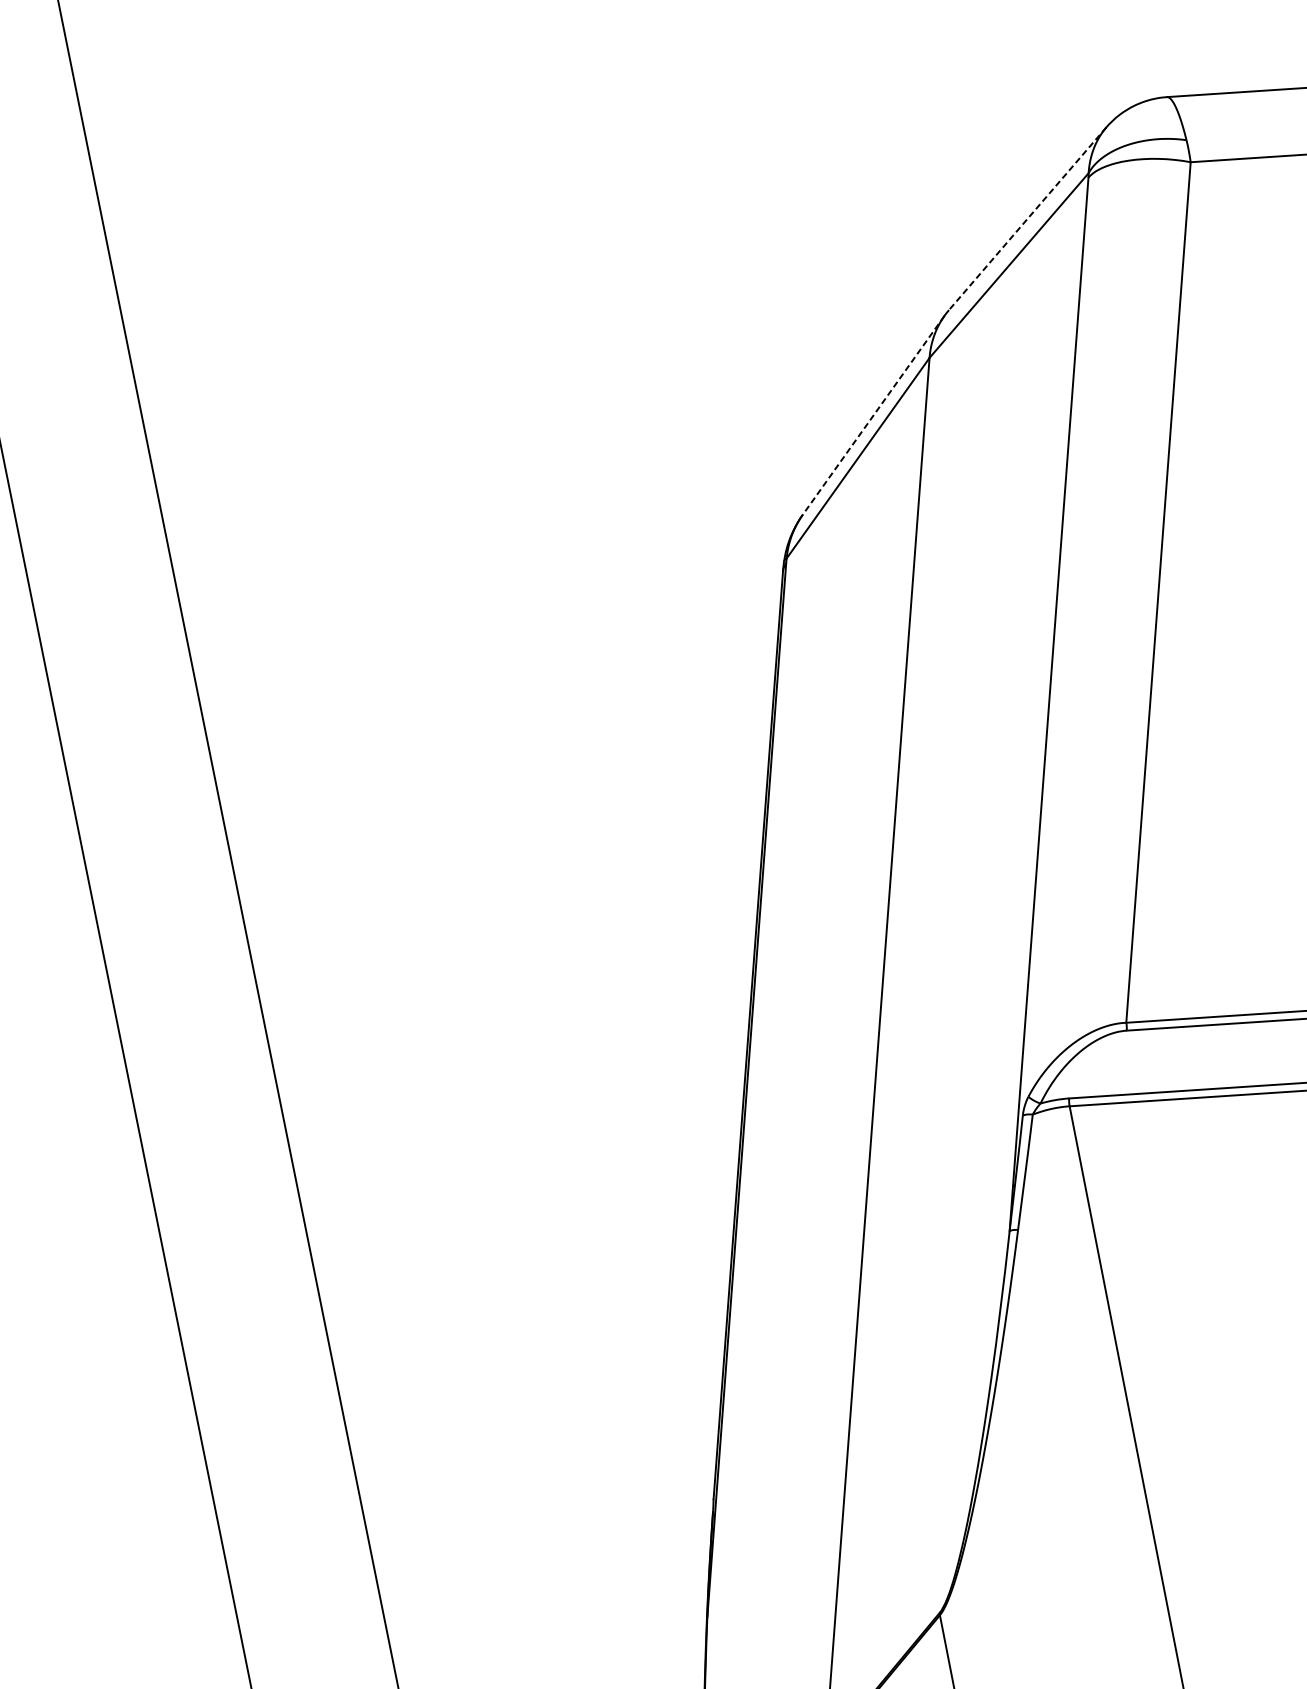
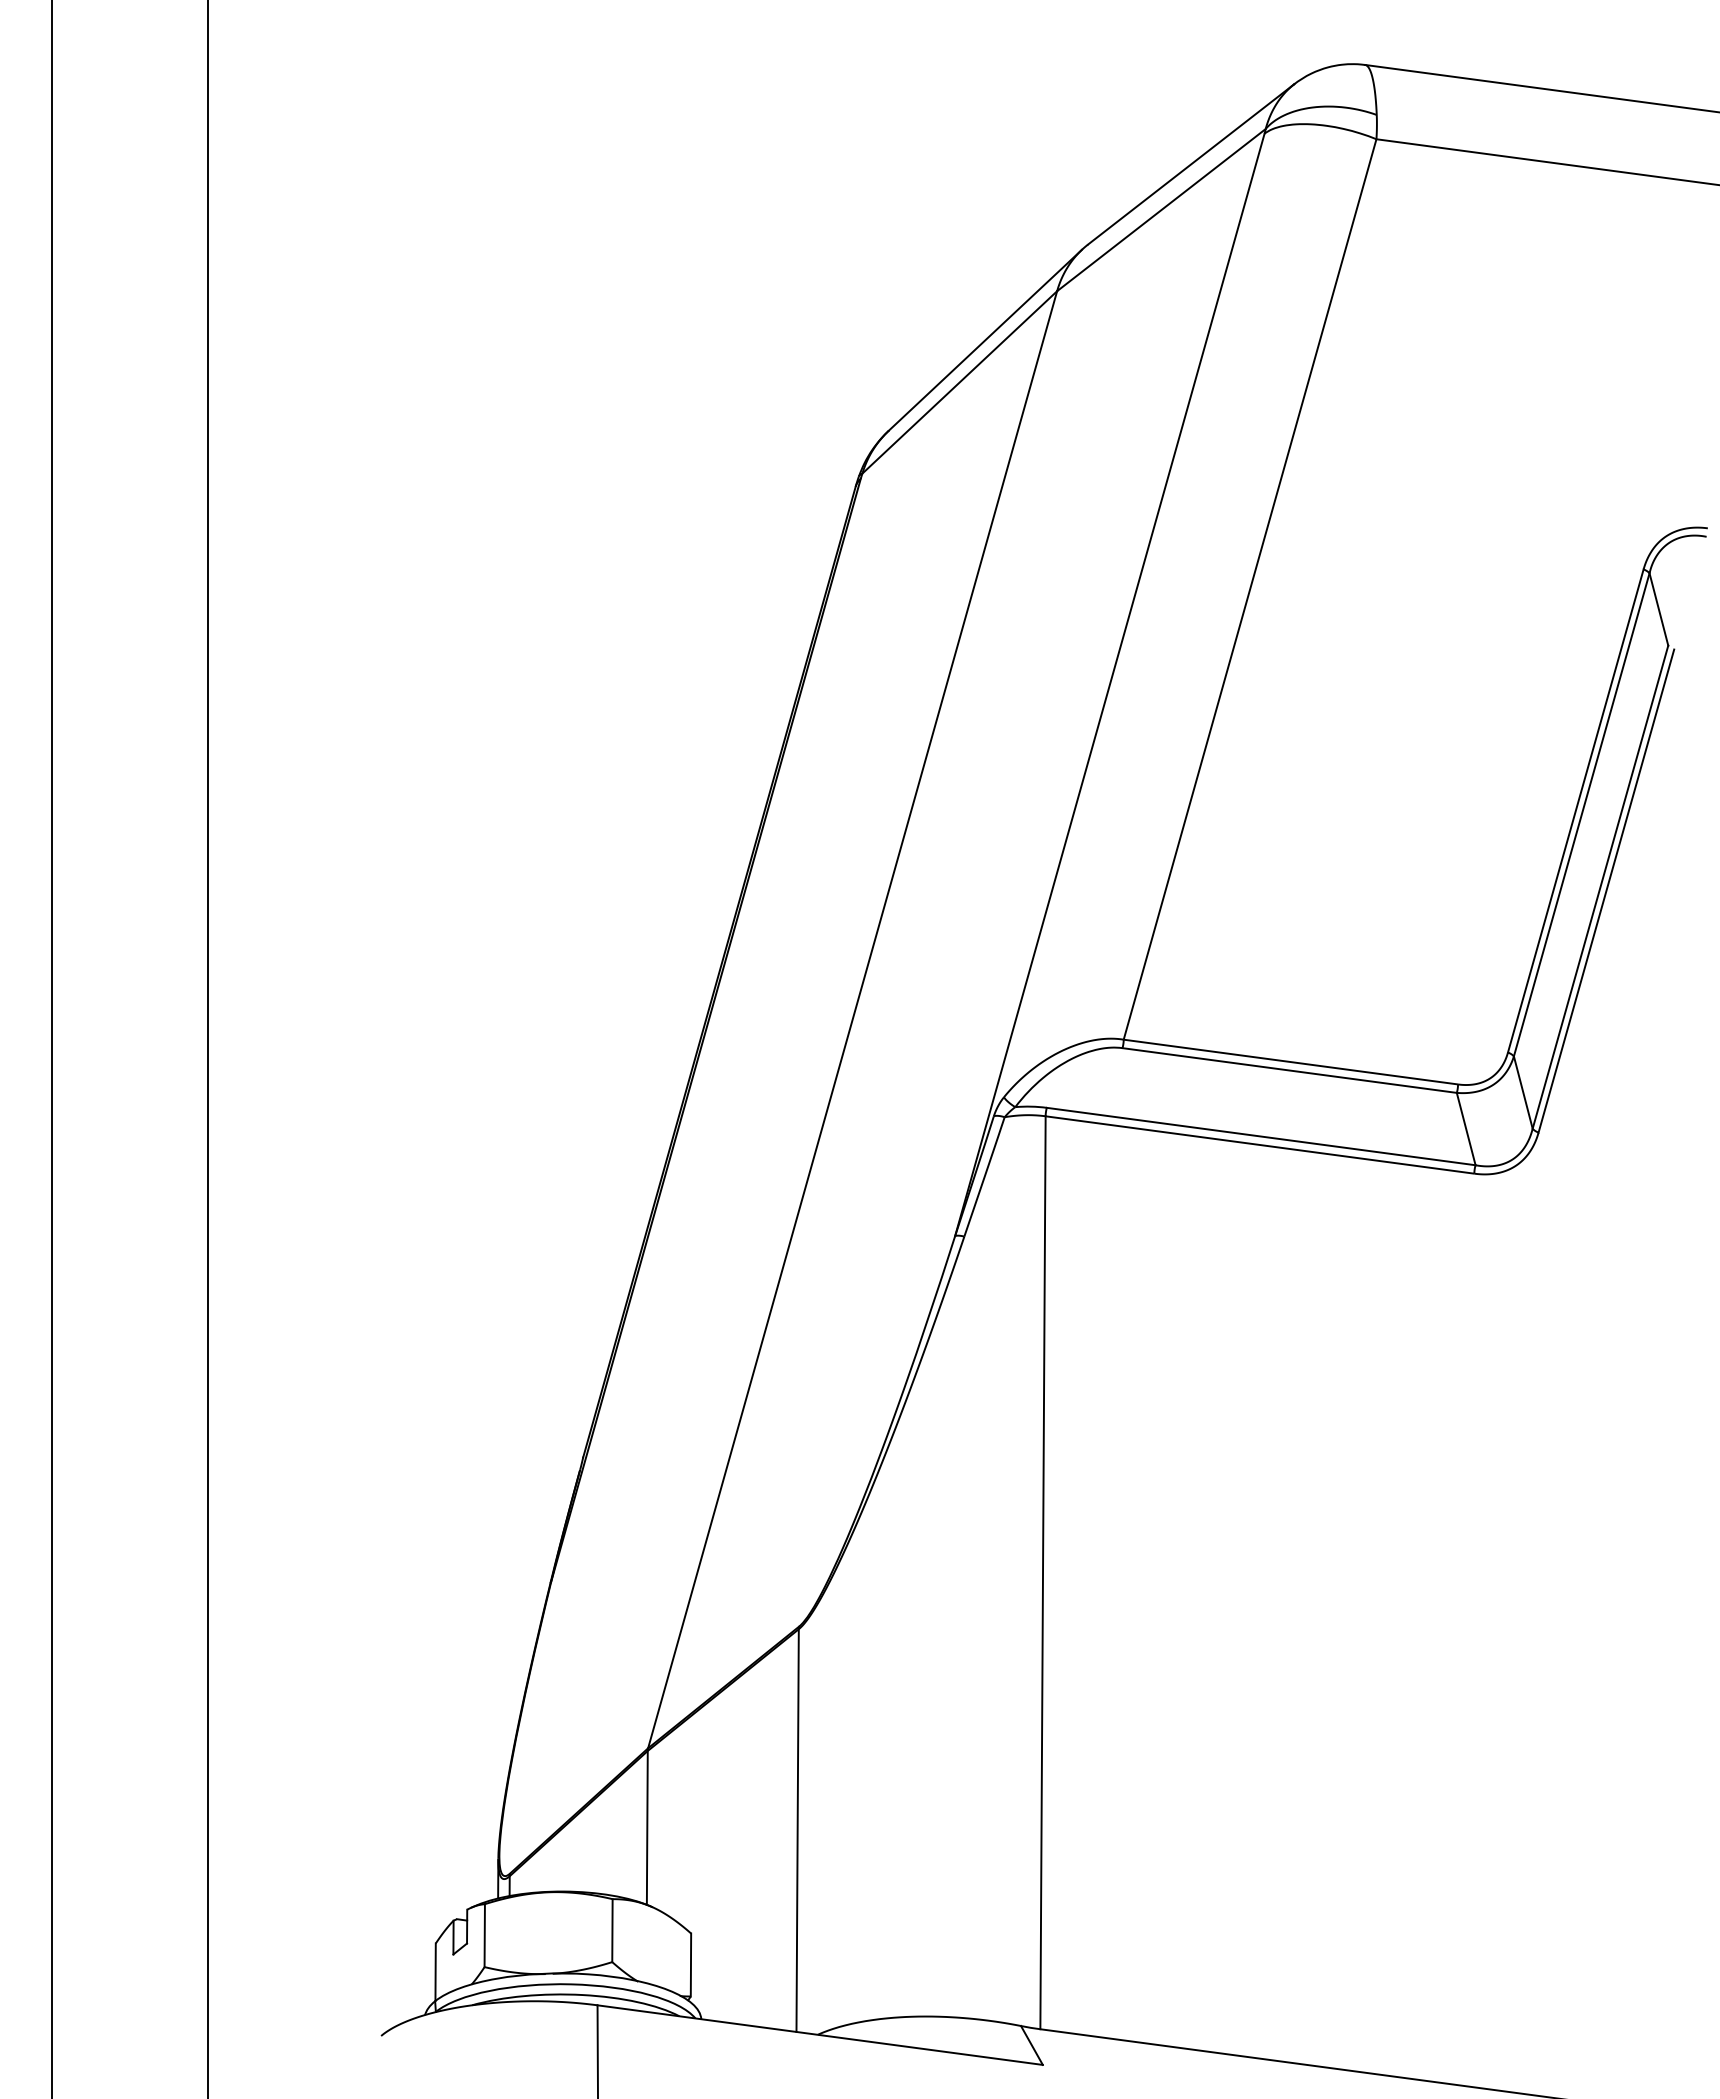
line: (1027, 218) -> (1191, 164), dashed -> solid
line: (873, 415) -> (985, 340), dashed -> solid

